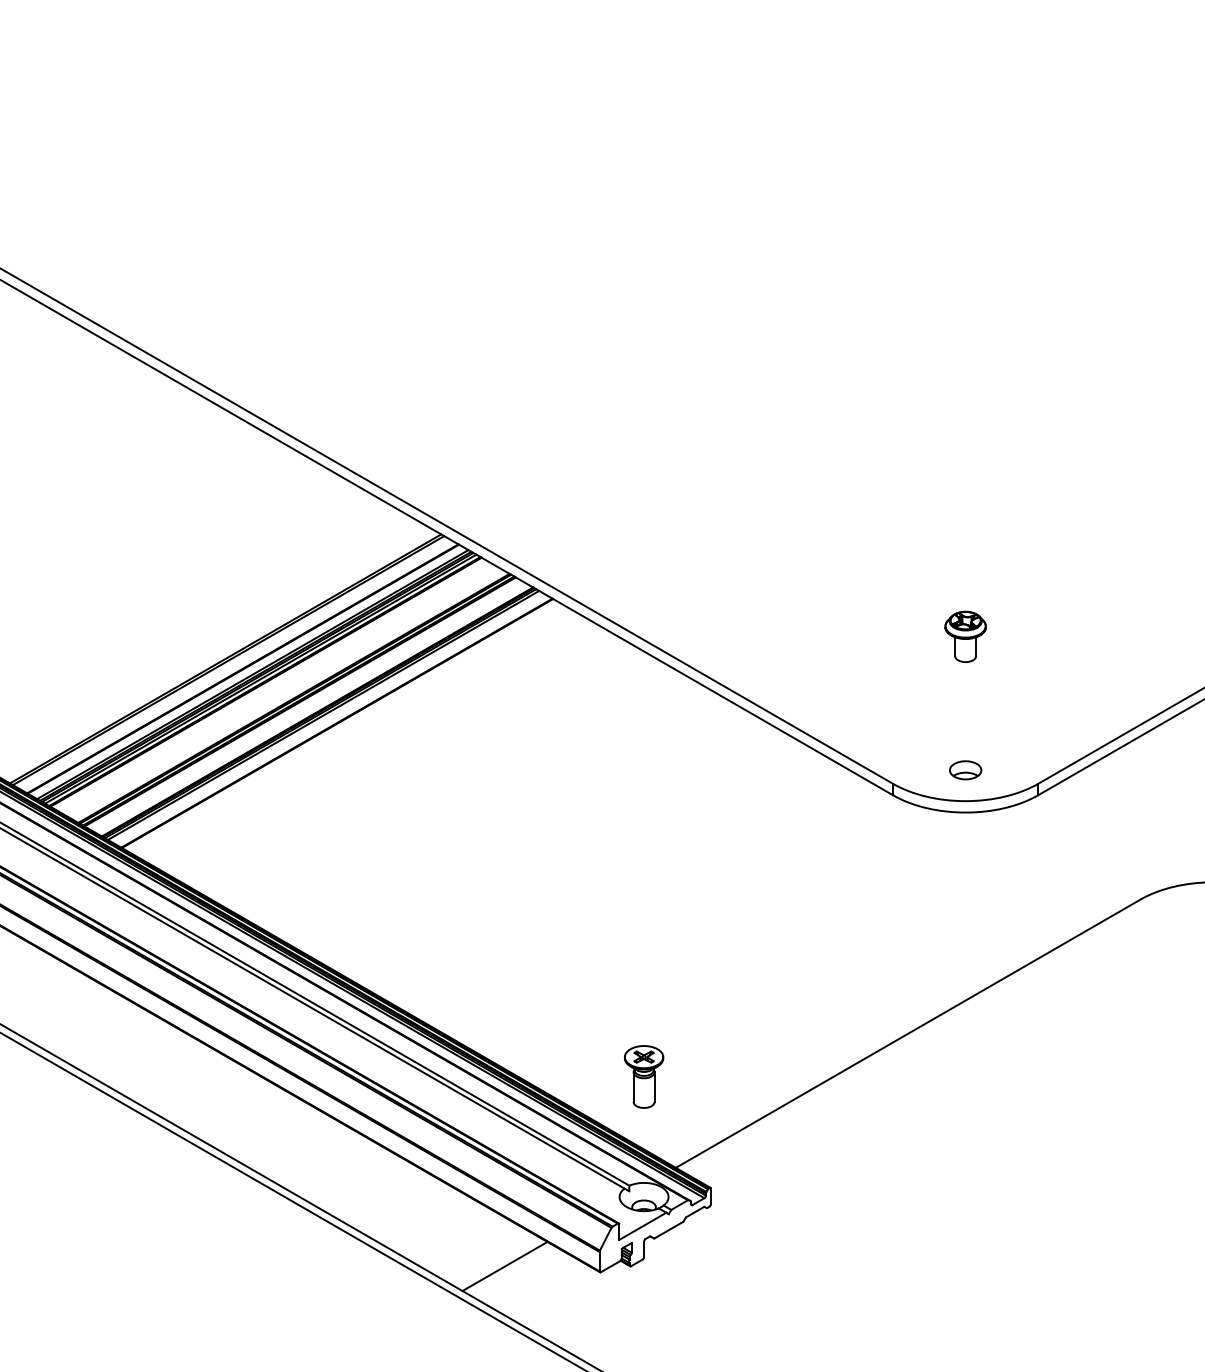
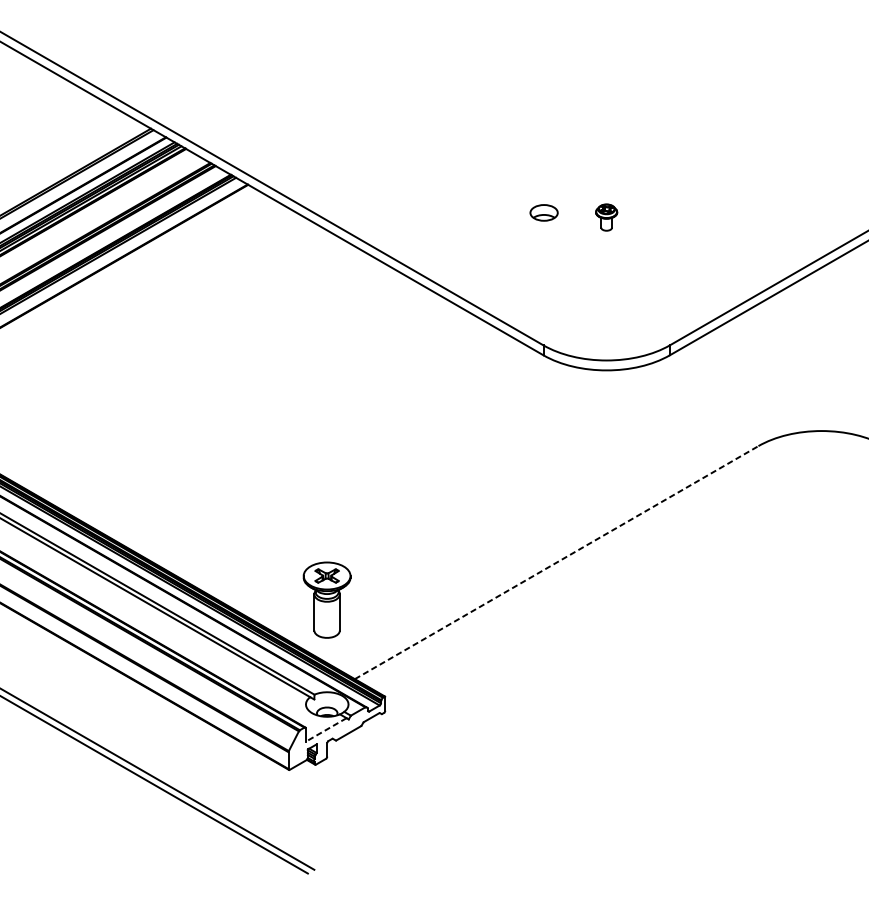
part: (965, 636) -> (606, 217), size x0.6
part: (965, 770) -> (543, 213), moved
line: (908, 1033) -> (557, 562), solid -> dashed
part: (644, 1076) -> (327, 599), size x1.4
line: (642, 1226) -> (325, 730), solid -> dashed
line: (504, 1266) -> (205, 764), removed

